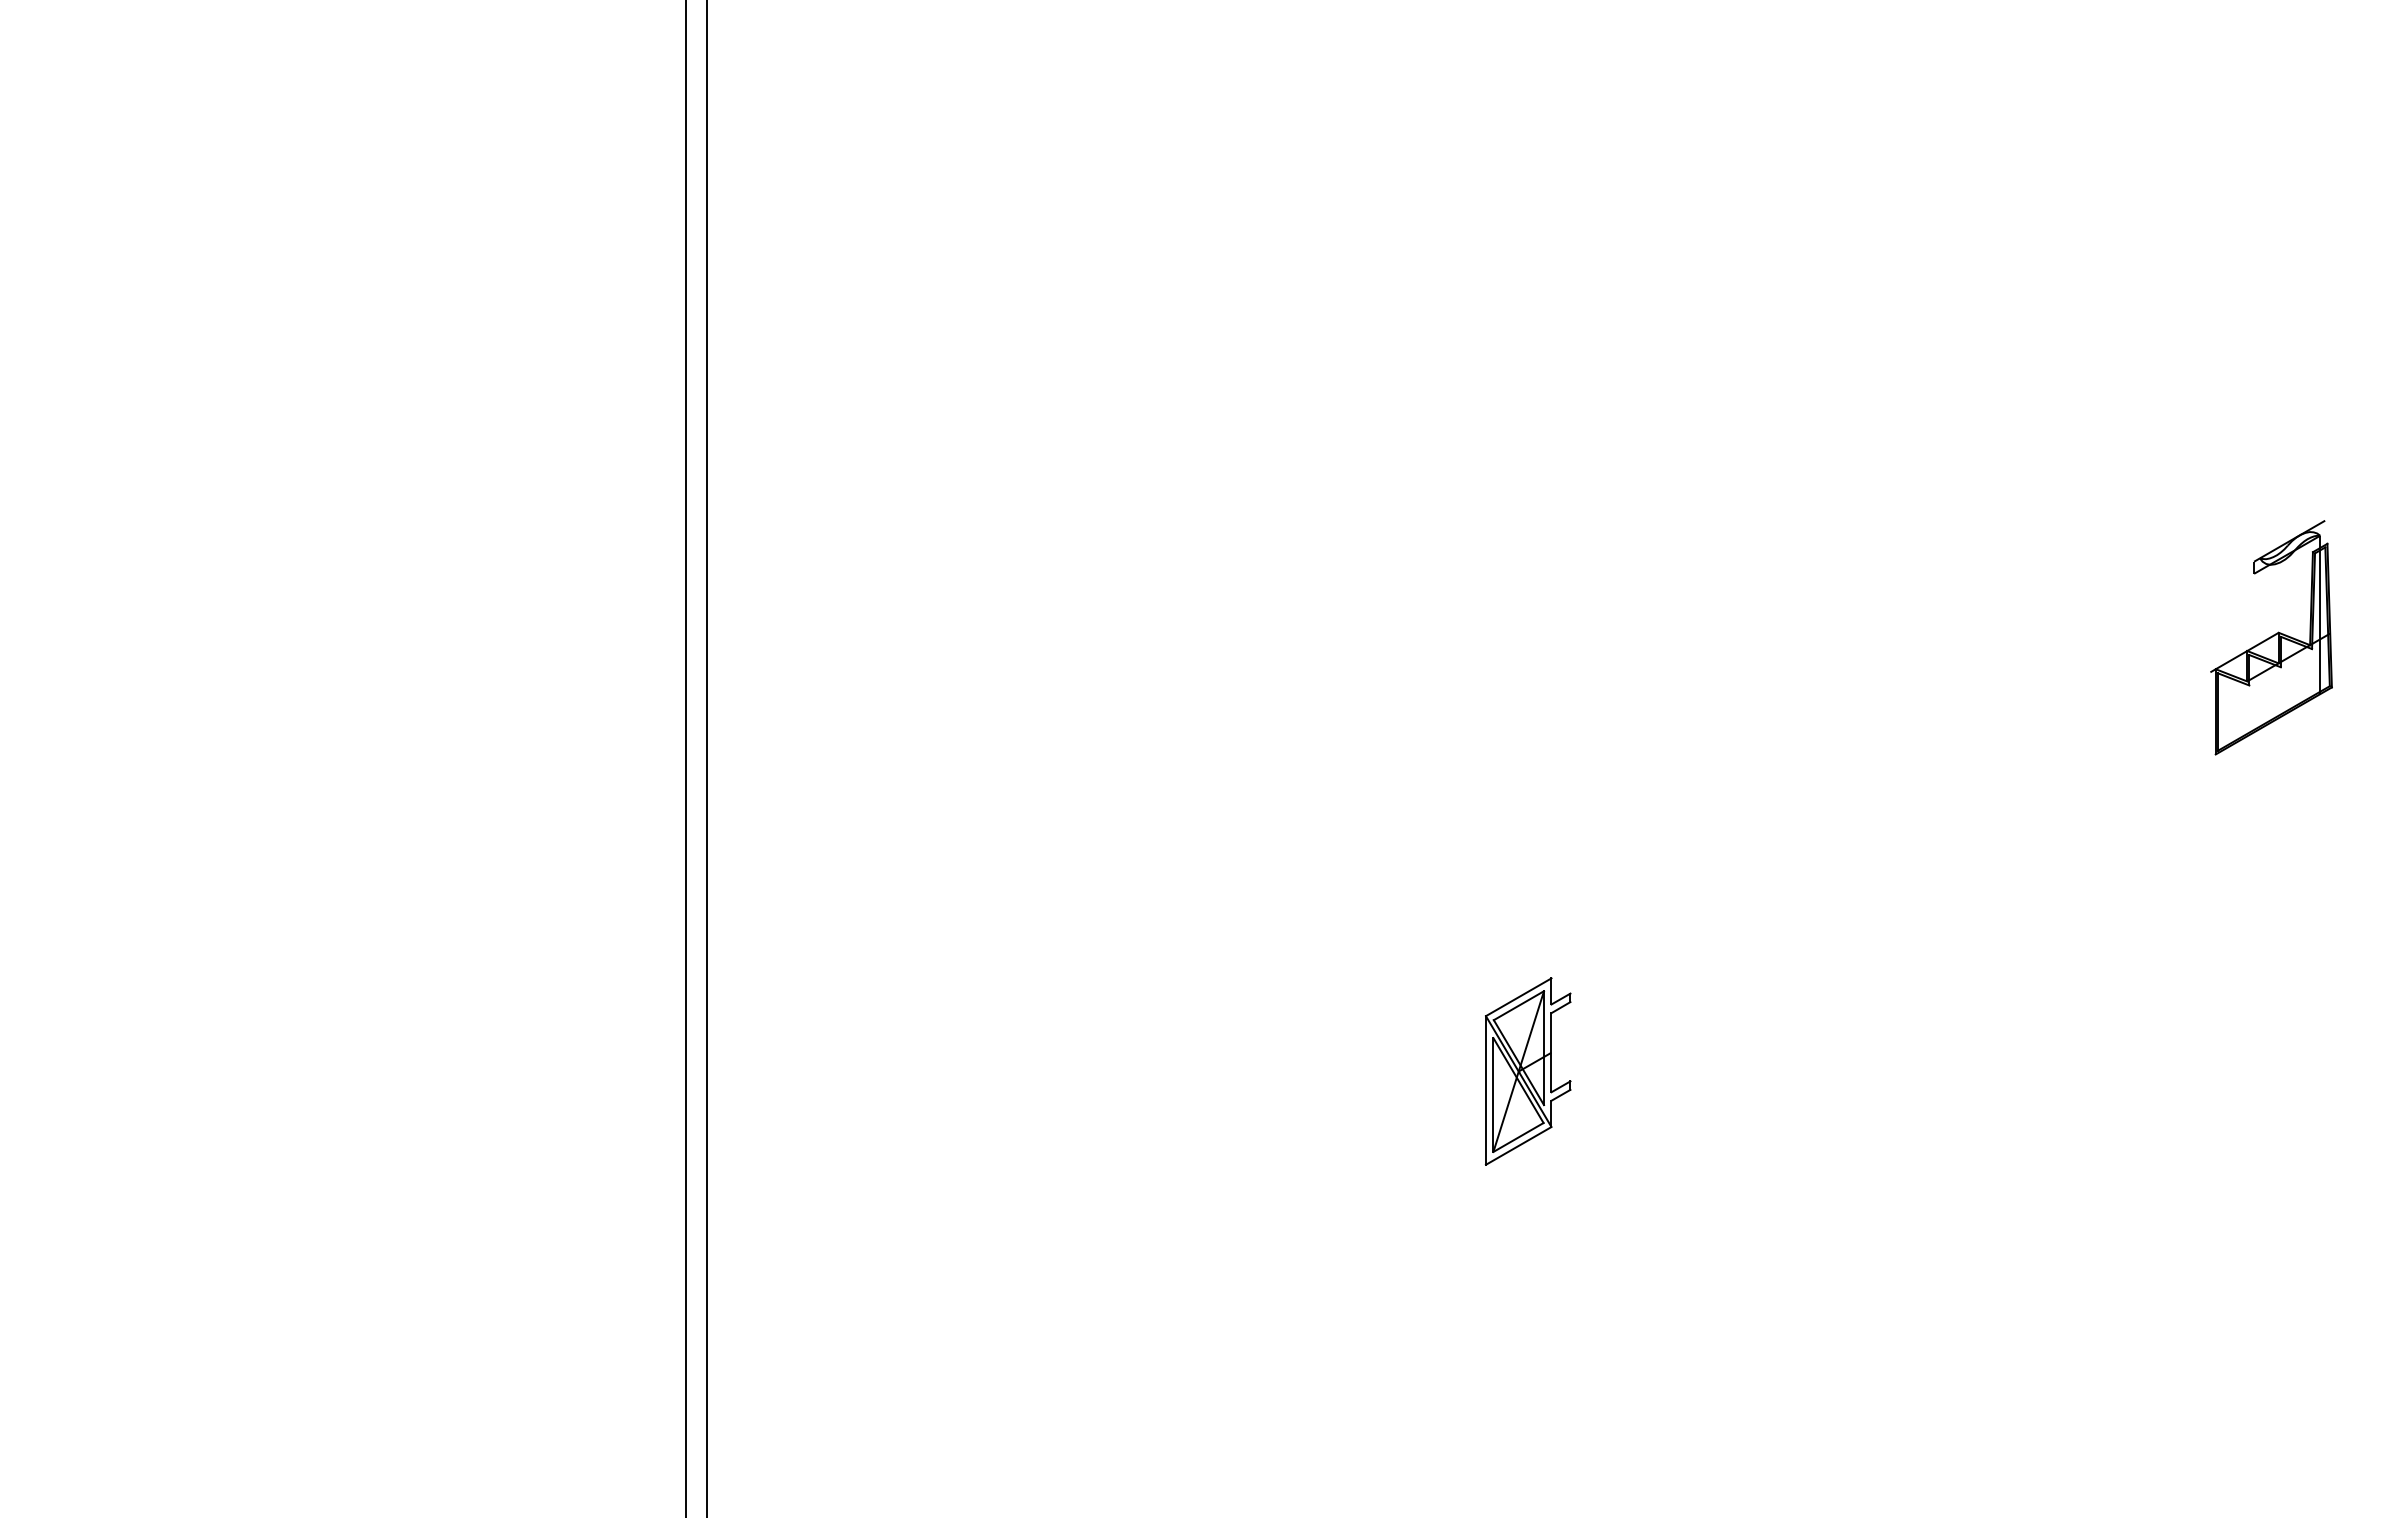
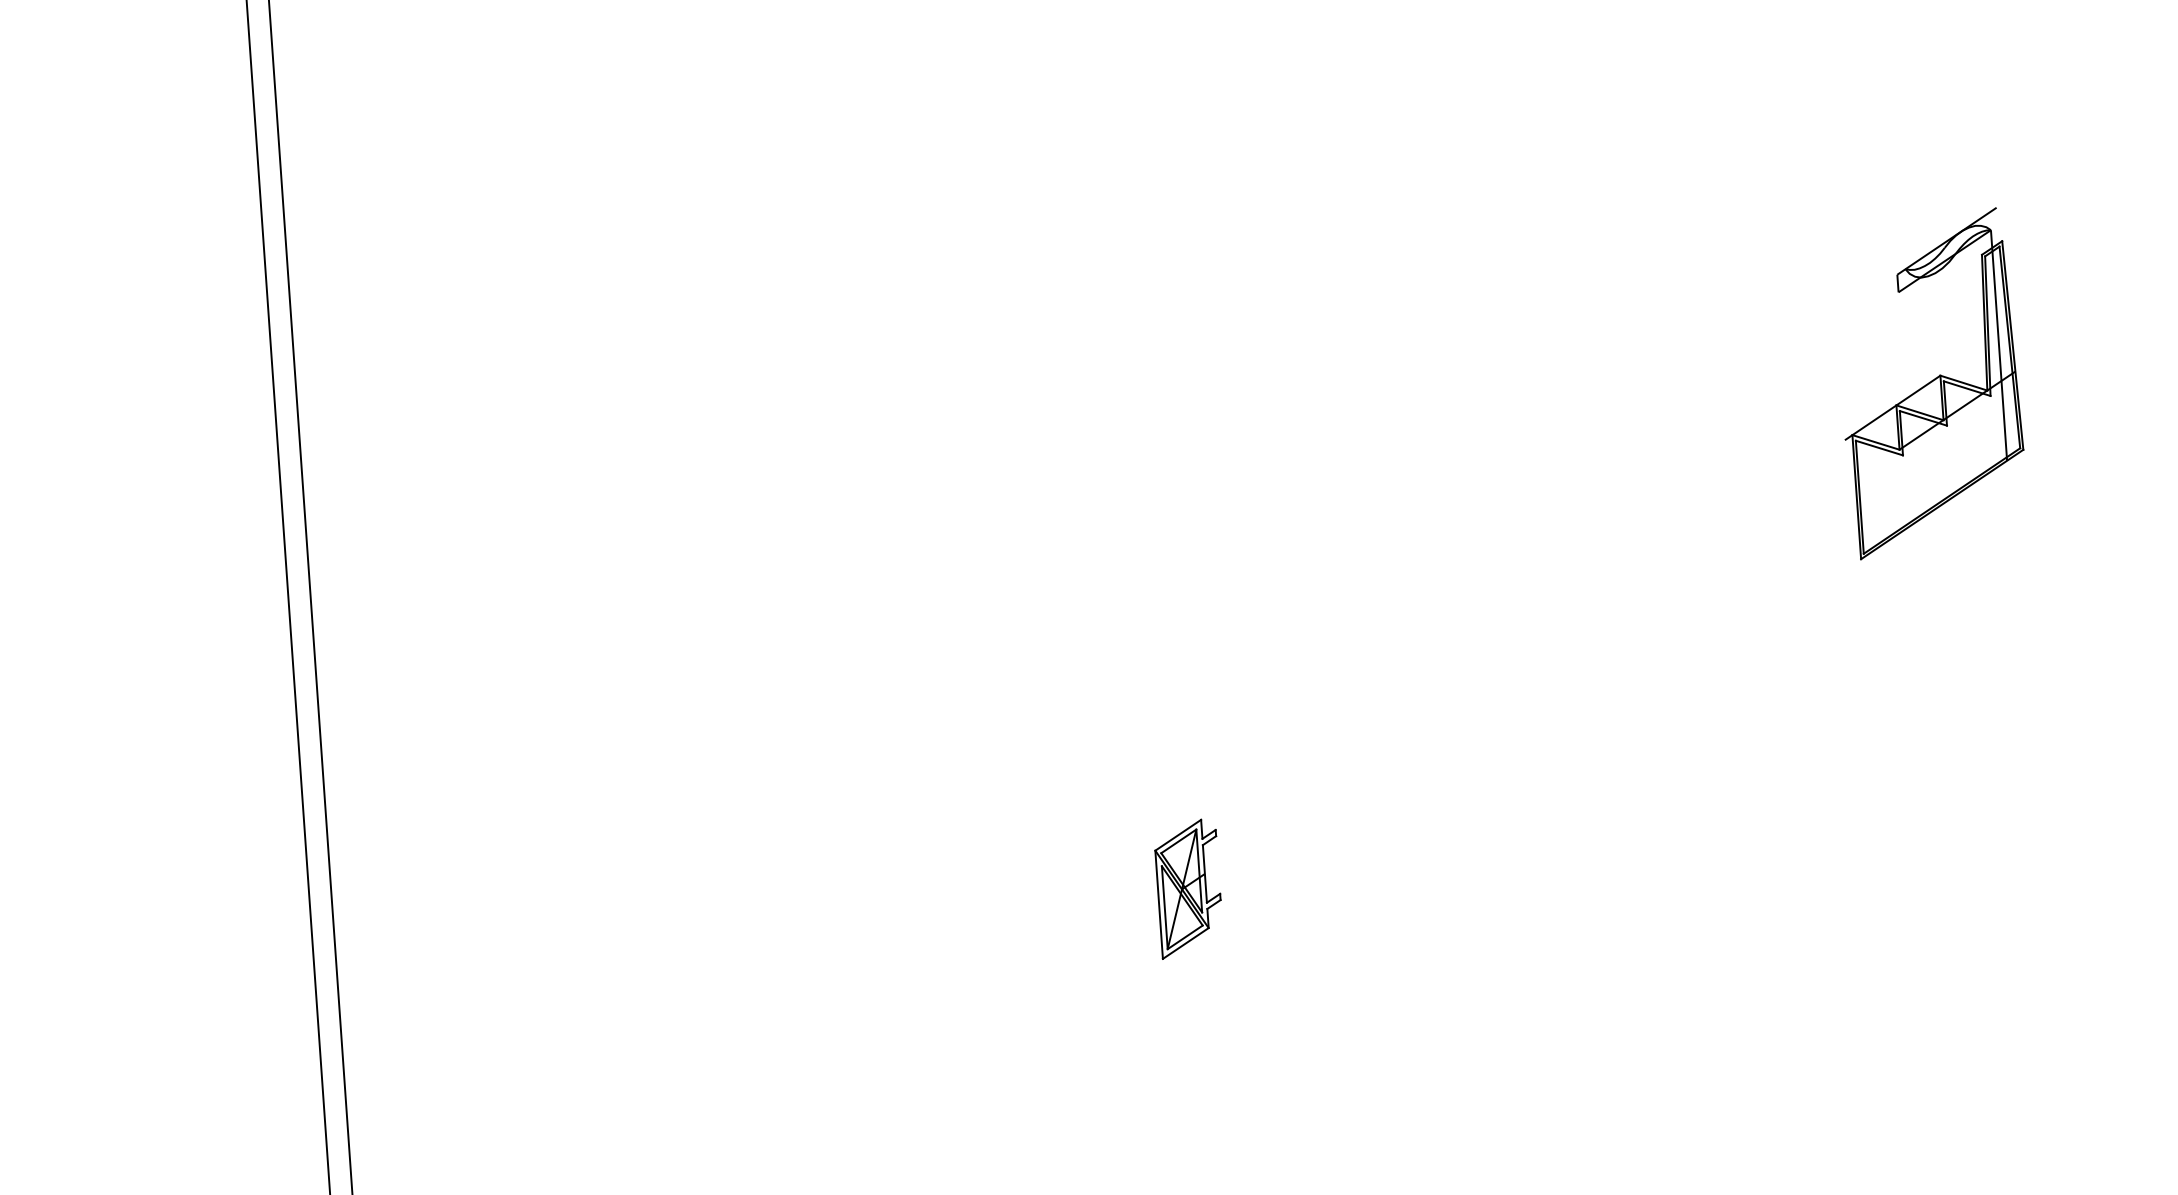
part: (2271, 637) -> (1930, 383), size x1.4
part: (1527, 1071) -> (1188, 888), size x0.7

